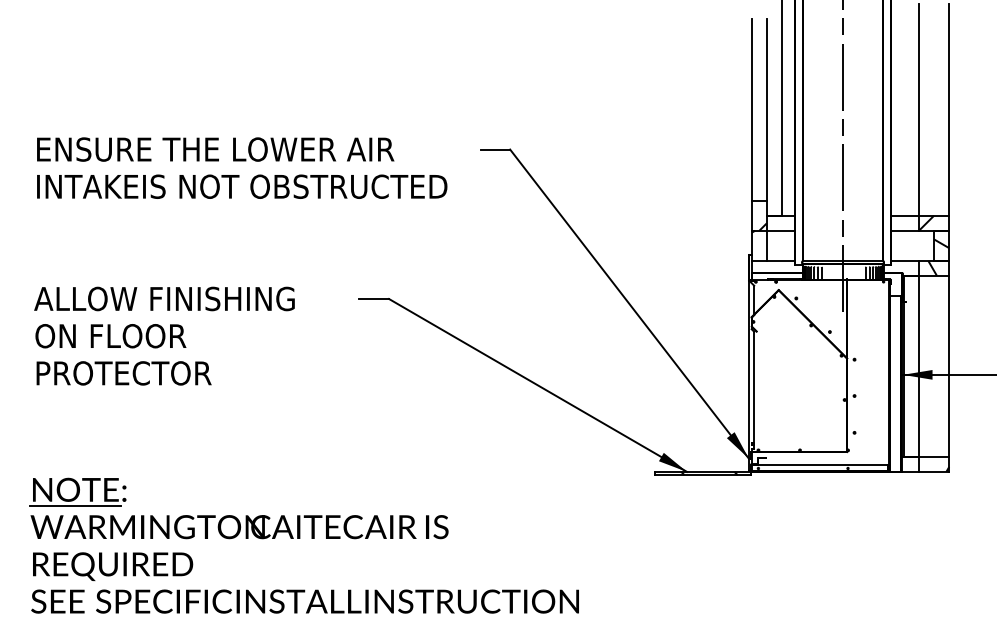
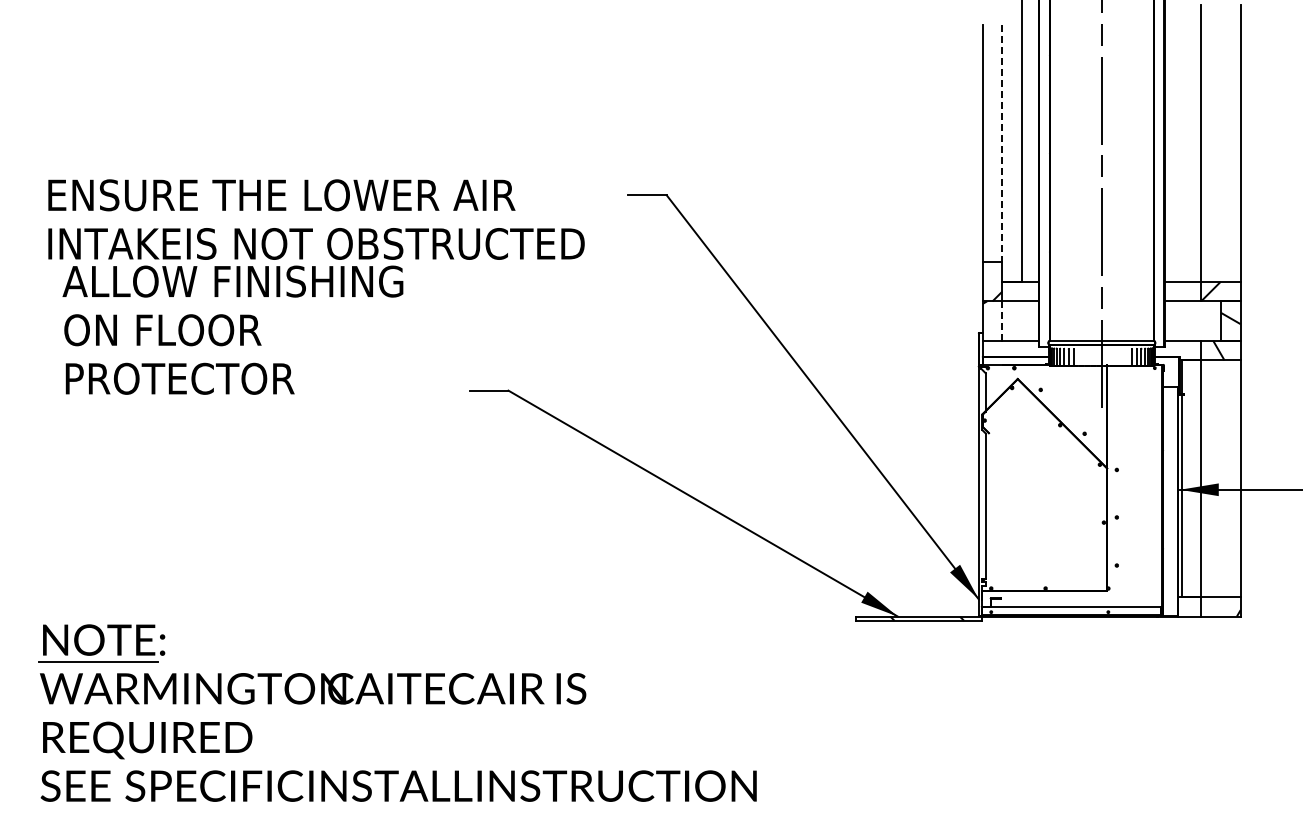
line: (767, 109) -> (1002, 143), solid -> dashed
line: (767, 246) -> (1002, 321), solid -> dashed
text: (164, 335) -> (232, 329), moved

